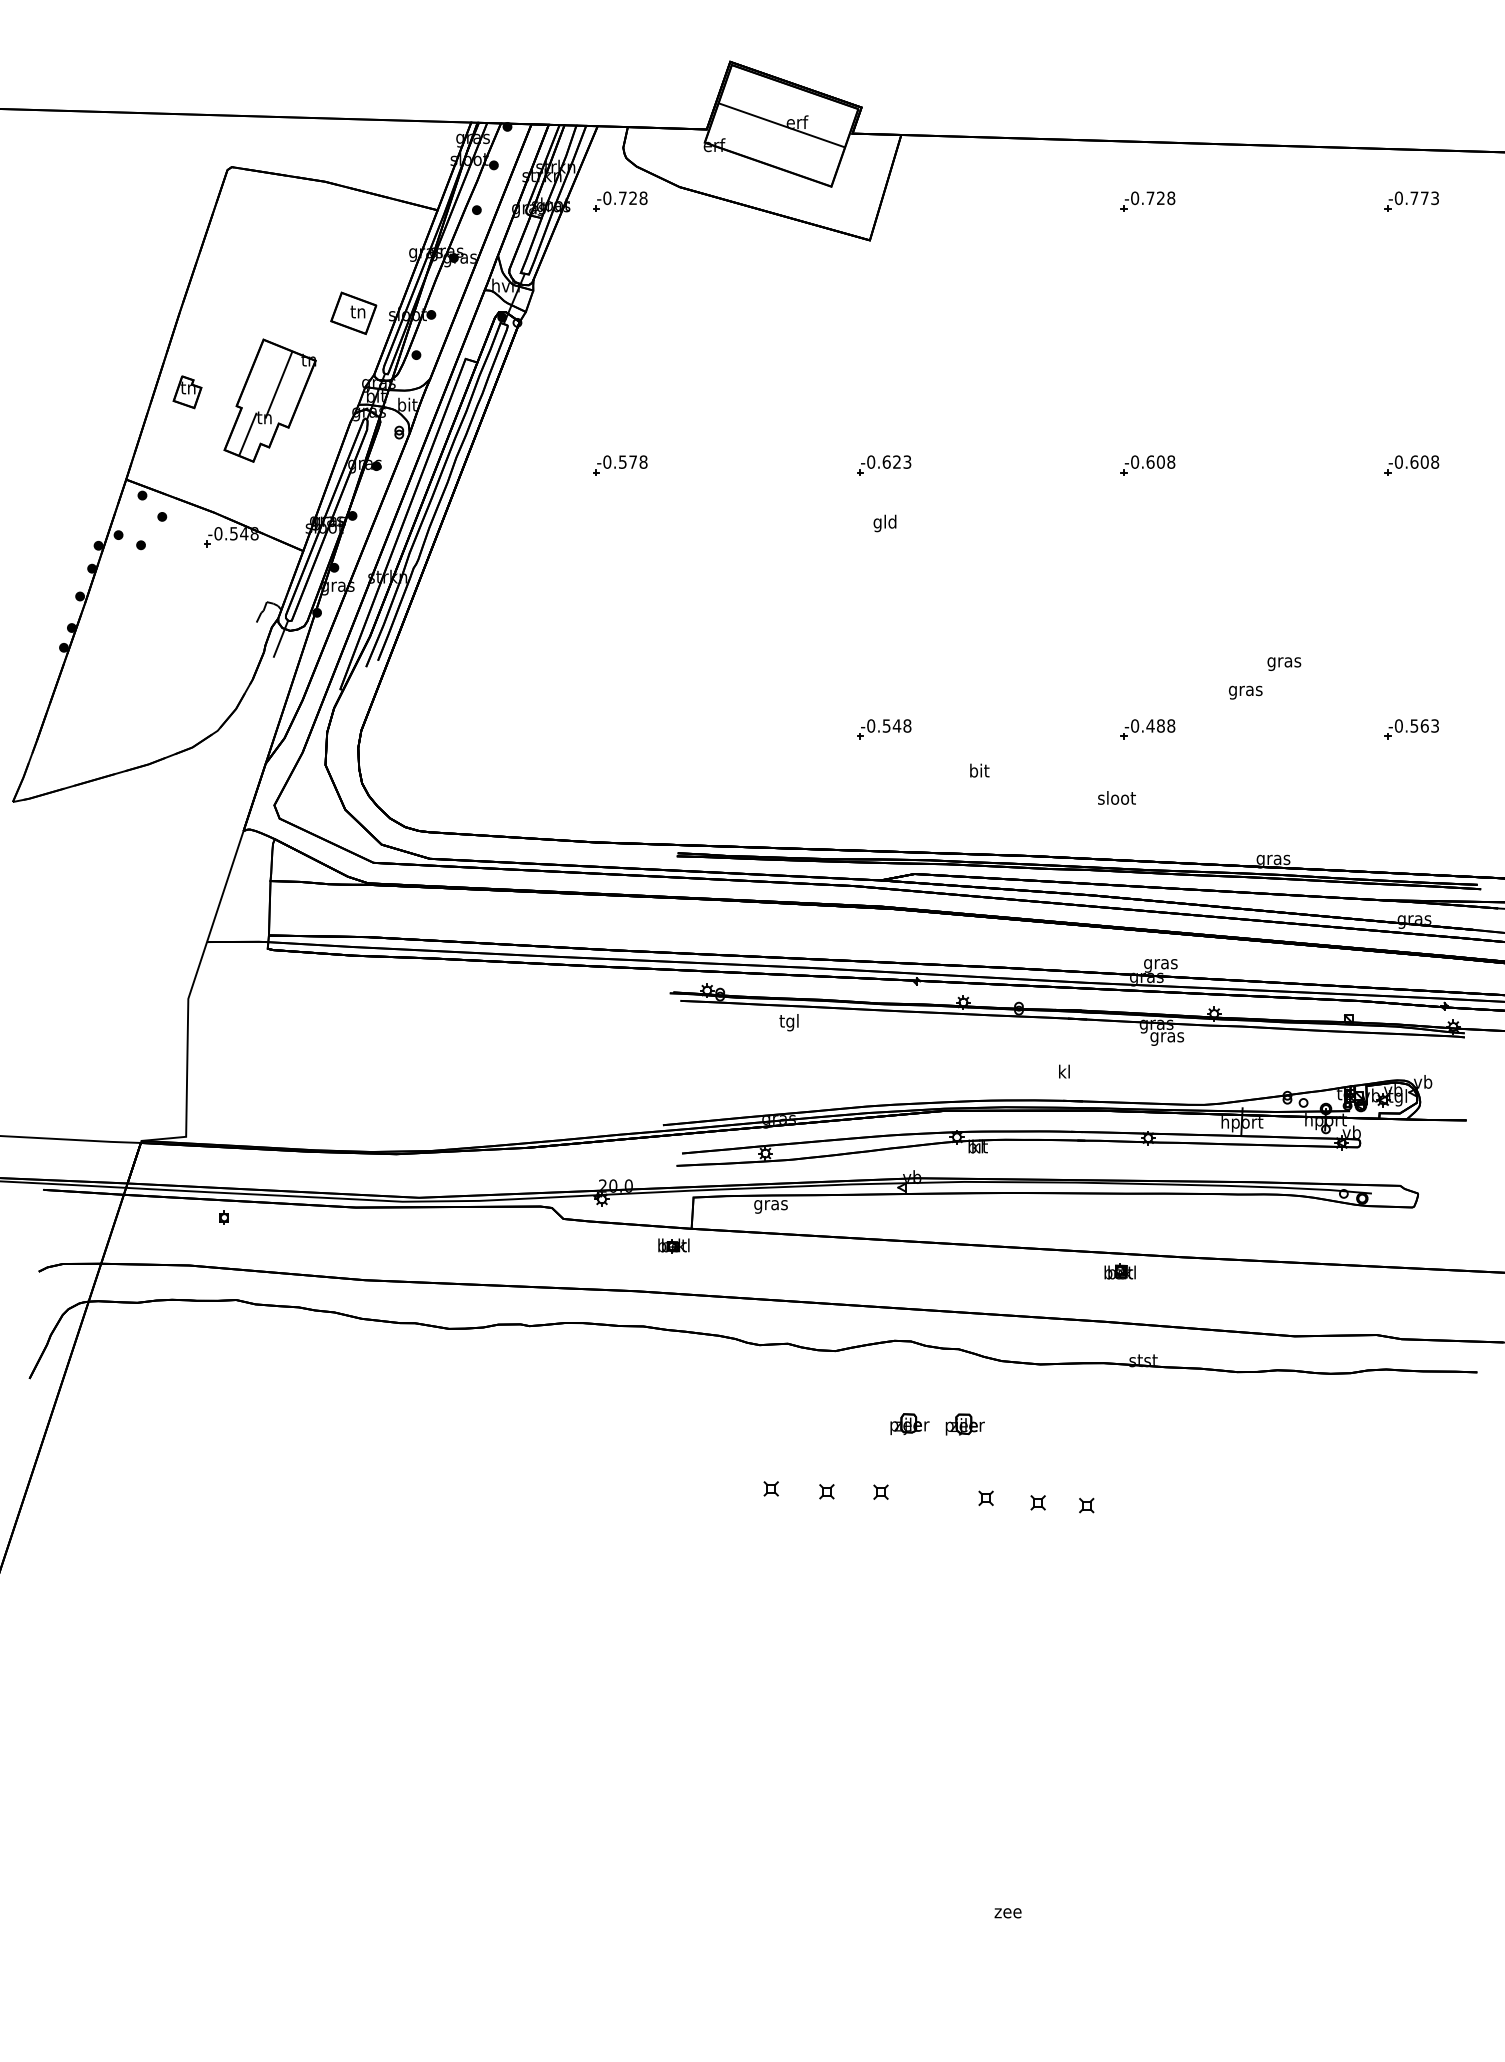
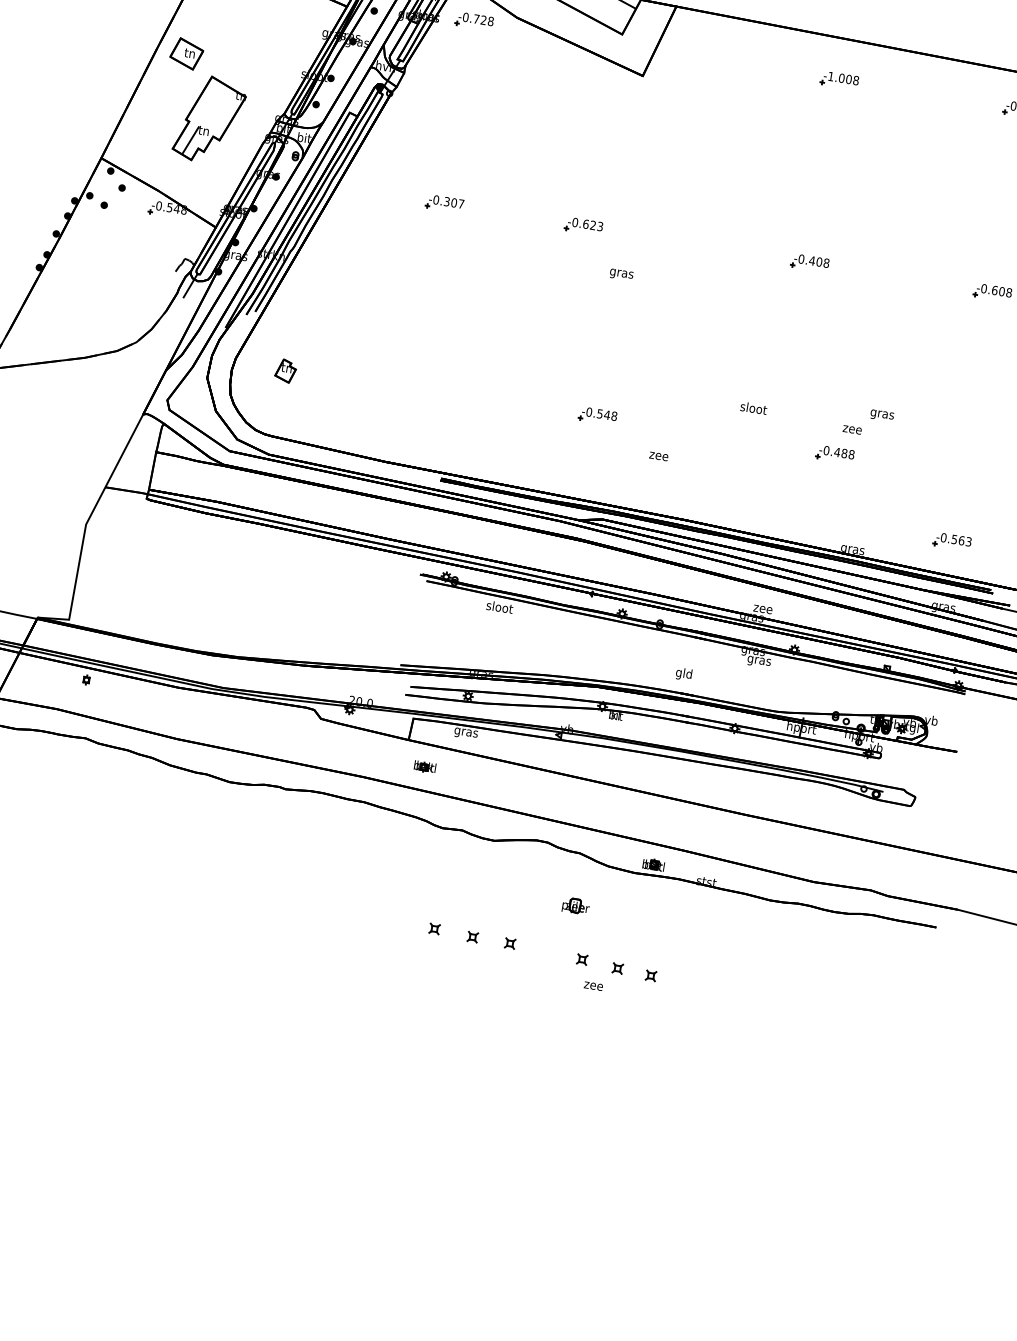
text: (1147, 198) -> (839, 78), -0.728 -> -1.008
part: (353, 312) -> (186, 53), moved
line: (278, 384) -> (217, 109), removed
part: (187, 392) -> (285, 371), moved
text: (633, 461) -> (454, 202), -0.578 -> -0.307
text: (1150, 461) -> (812, 260), -0.608 -> -0.408
part: (884, 465) -> (584, 226), moved
text: (885, 523) -> (621, 273), gld -> gras
text: (1245, 692) -> (852, 430), gras -> zee
part: (1147, 729) -> (834, 454), moved
part: (1411, 729) -> (952, 541), moved
text: (978, 770) -> (658, 455), bit -> zee
text: (1116, 797) -> (753, 407), moved
text: (1160, 965) -> (762, 610), gras -> zee
text: (789, 1022) -> (499, 608), tgl -> sloot
text: (1063, 1073) -> (683, 674), kl -> gld
part: (673, 1245) -> (424, 766), moved
part: (1119, 1271) -> (653, 864), moved
part: (909, 1424) -> (537, 899), removed
text: (1007, 1913) -> (593, 986), moved

